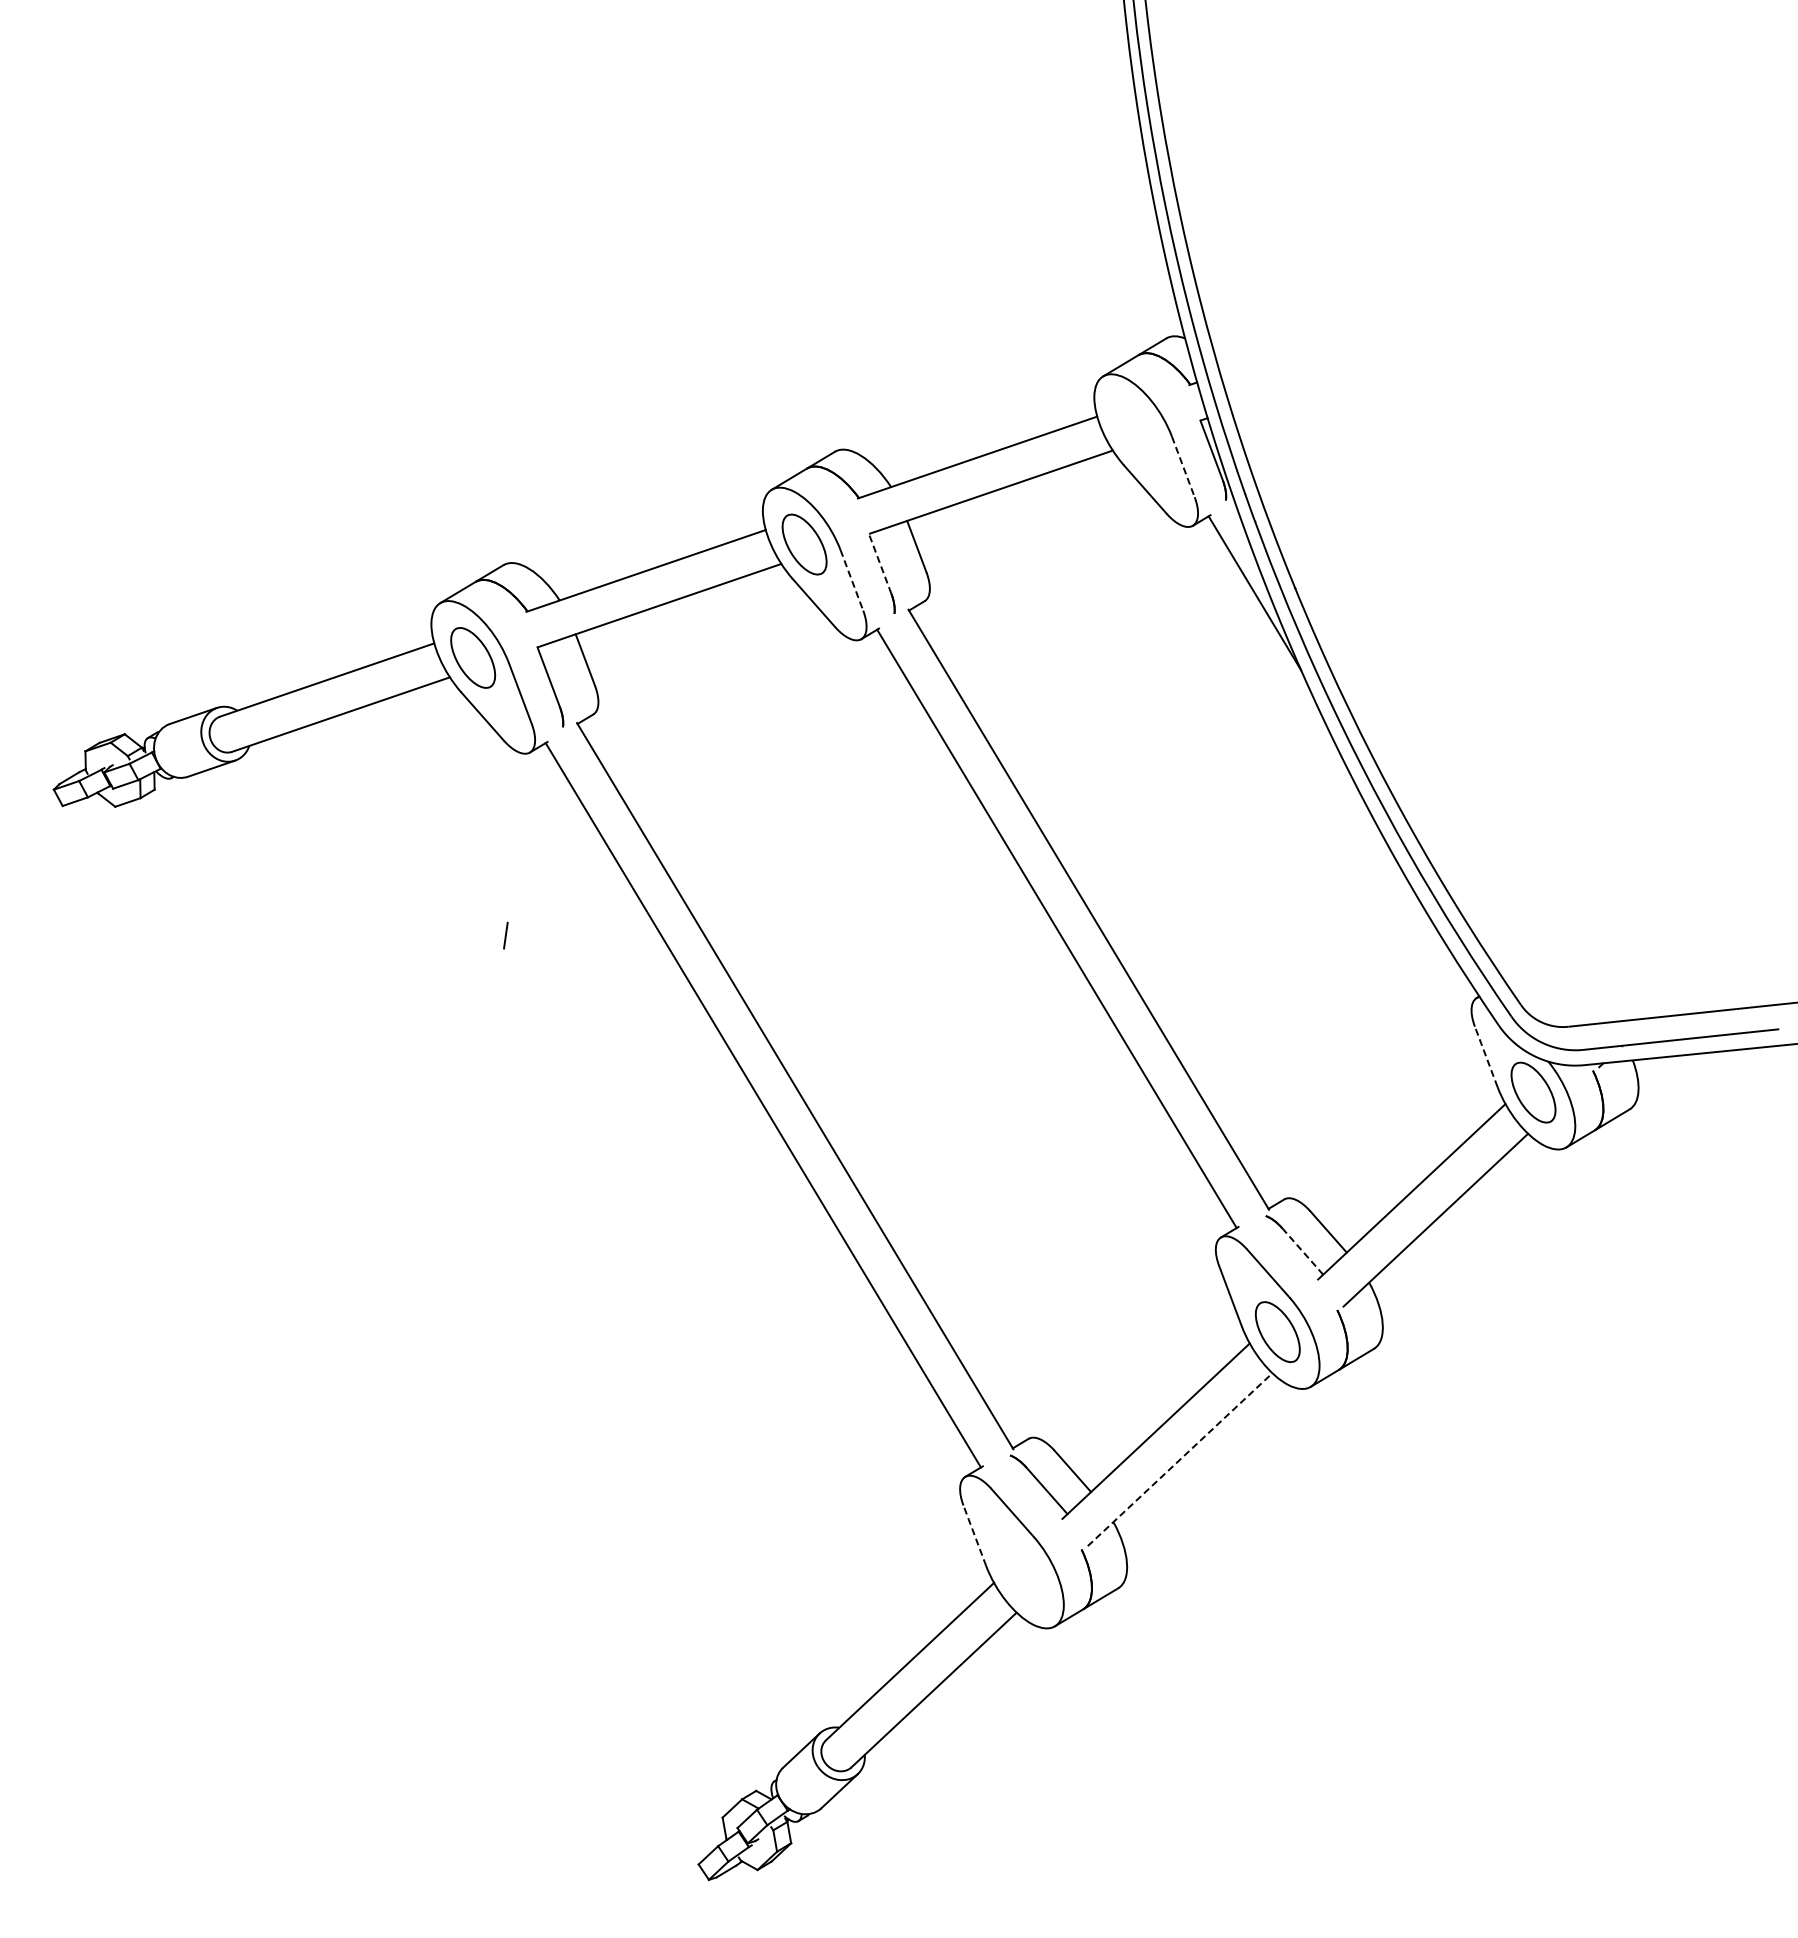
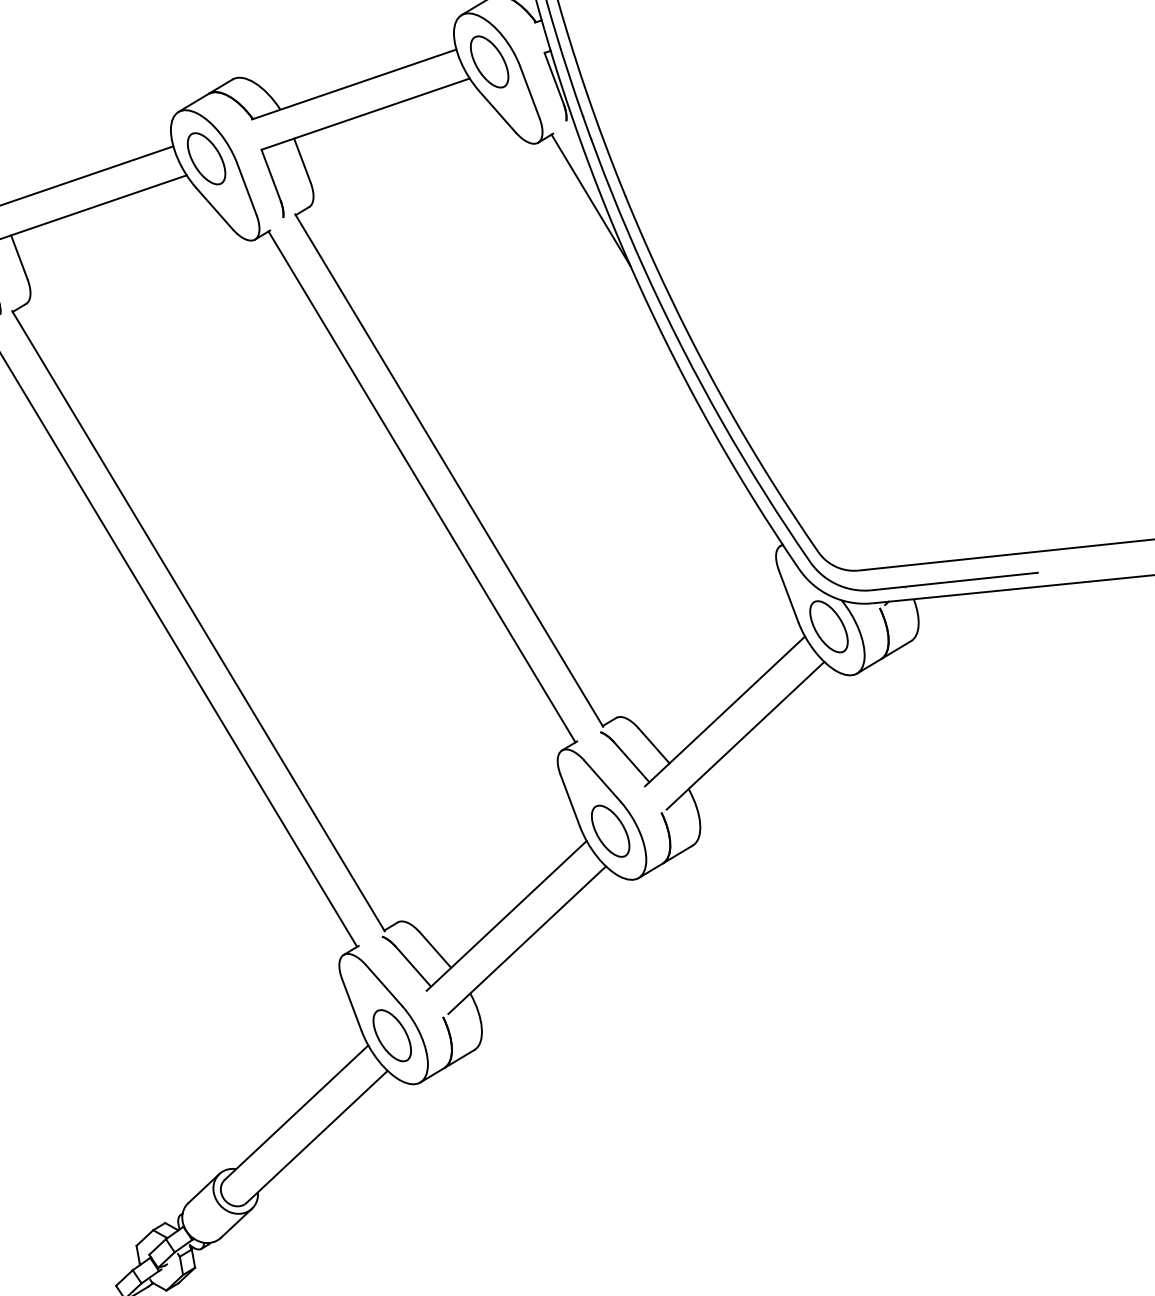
part: (1135, 431) -> (489, 62), added
line: (1183, 467) -> (530, 92), dashed -> solid
line: (880, 563) -> (271, 174), dashed -> solid
line: (852, 580) -> (247, 189), dashed -> solid
line: (1486, 1056) -> (788, 595), dashed -> solid
line: (1302, 1251) -> (631, 762), dashed -> solid
line: (1180, 1459) -> (527, 940), dashed -> solid
line: (974, 1535) -> (351, 1004), dashed -> solid
part: (1021, 1571) -> (391, 1035), added

